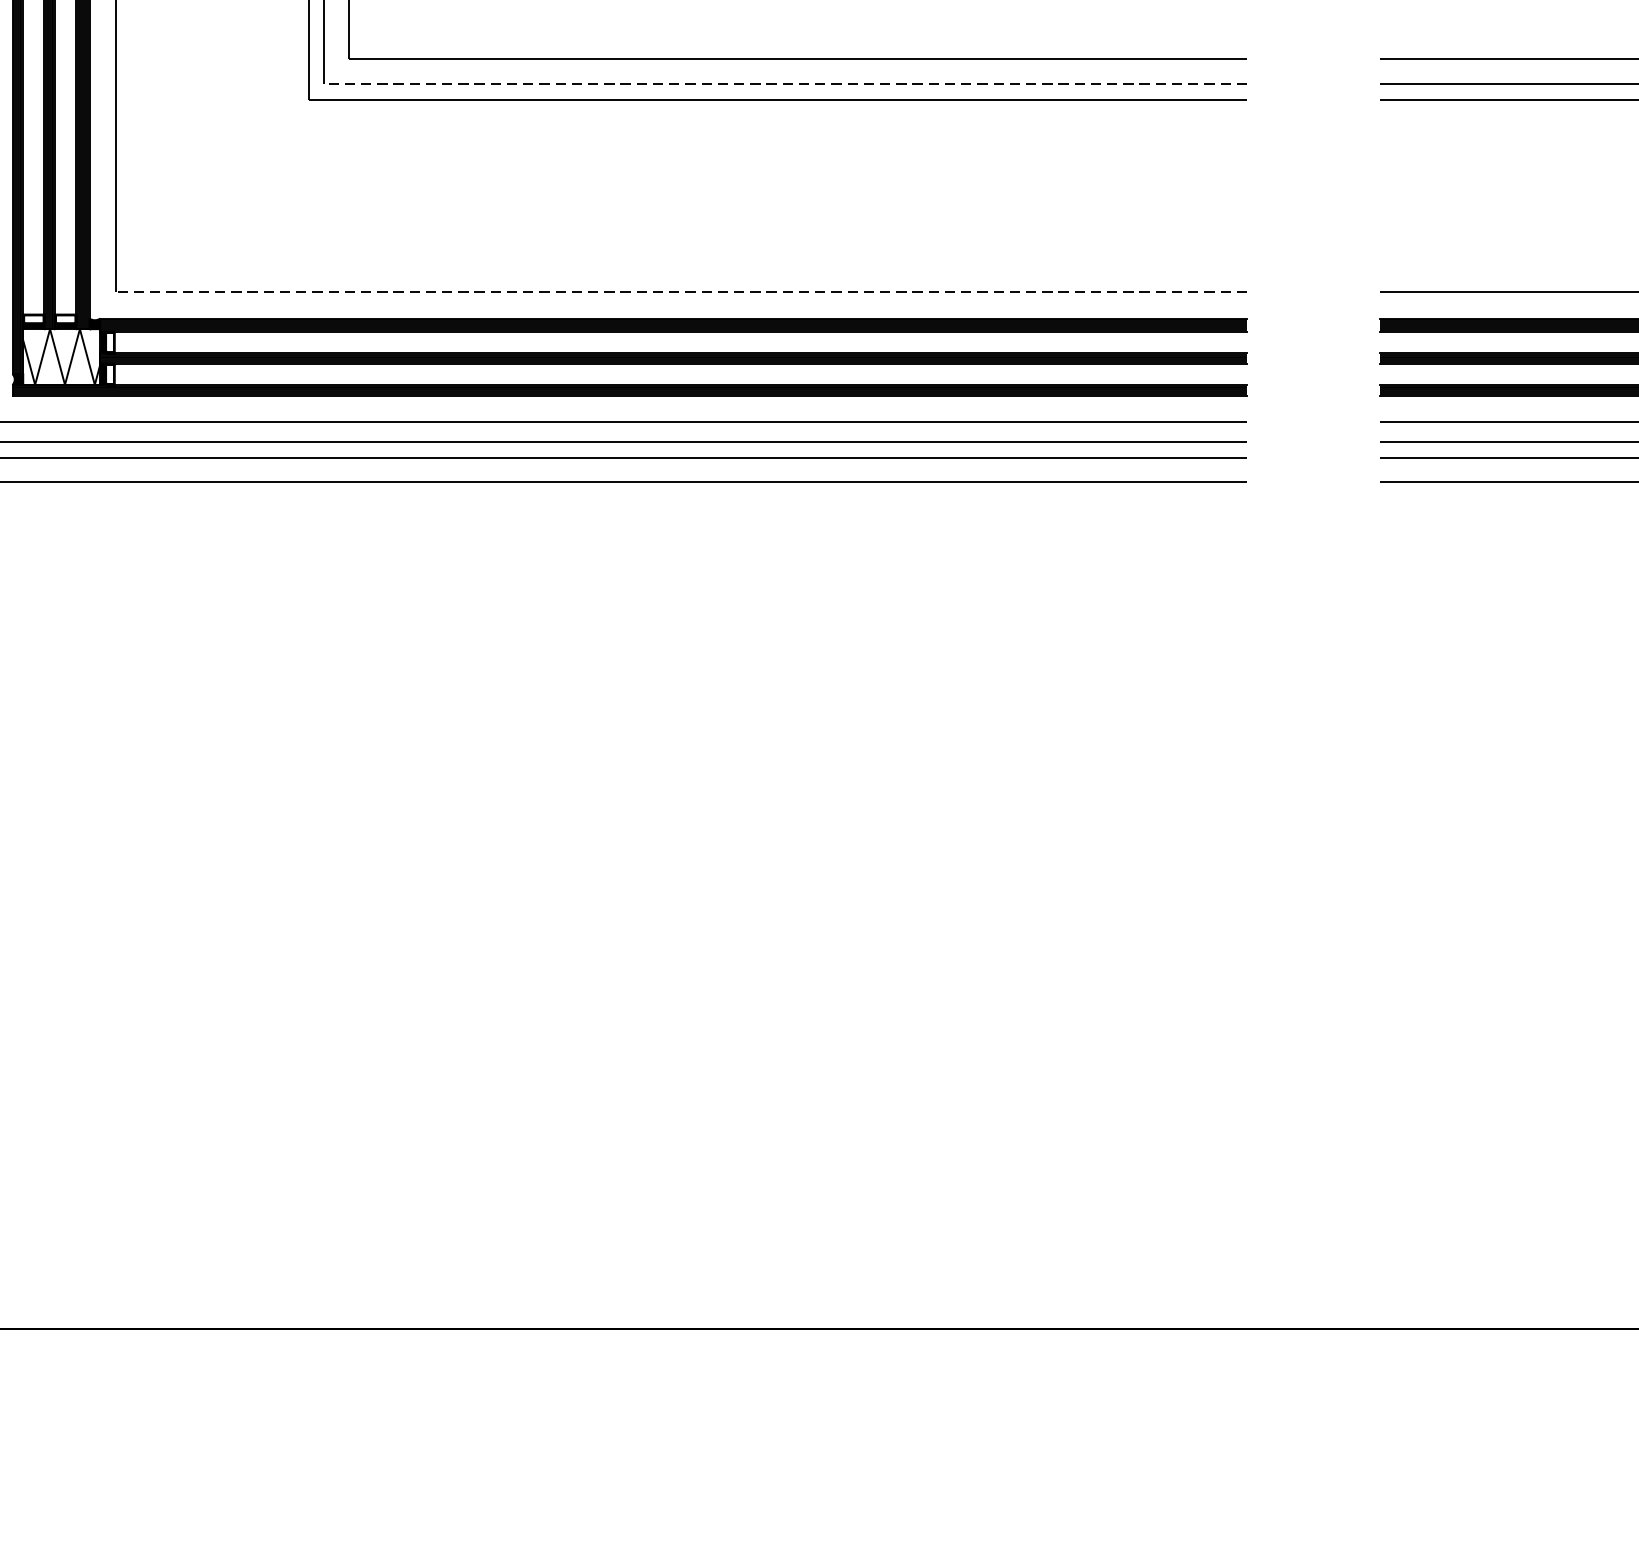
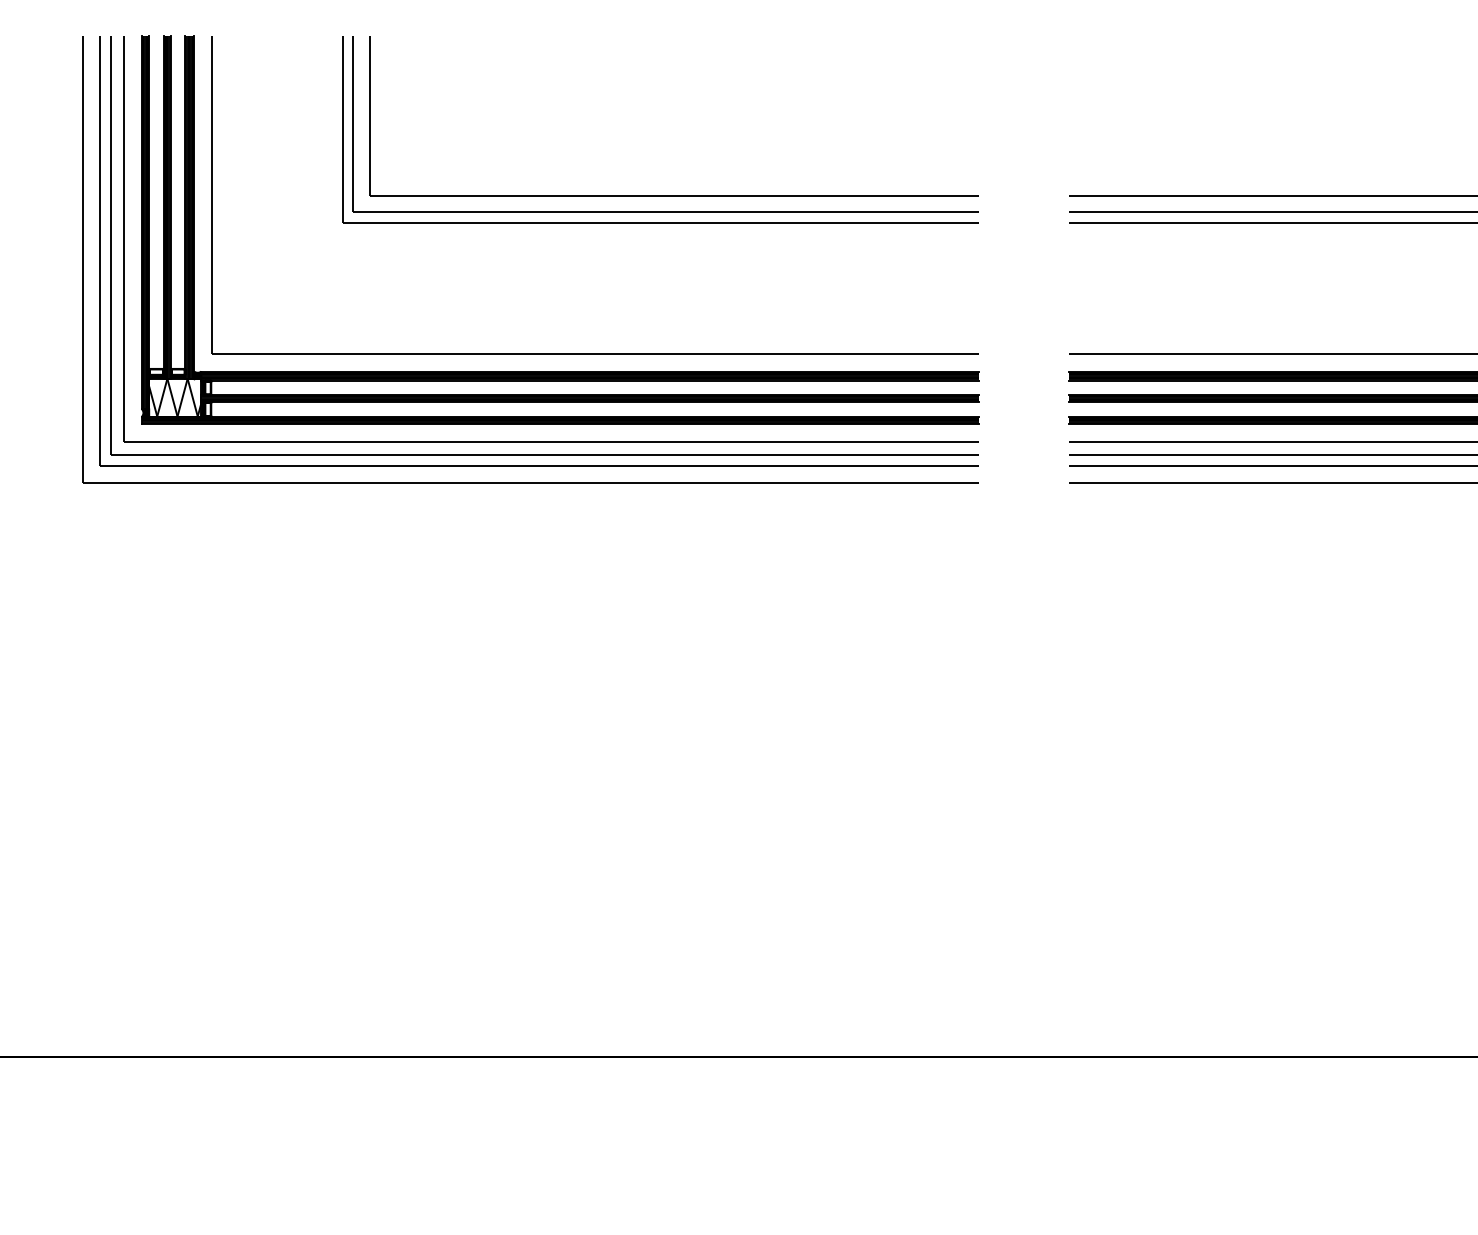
line: (785, 83) -> (666, 212), dashed -> solid
line: (681, 291) -> (595, 353), dashed -> solid

